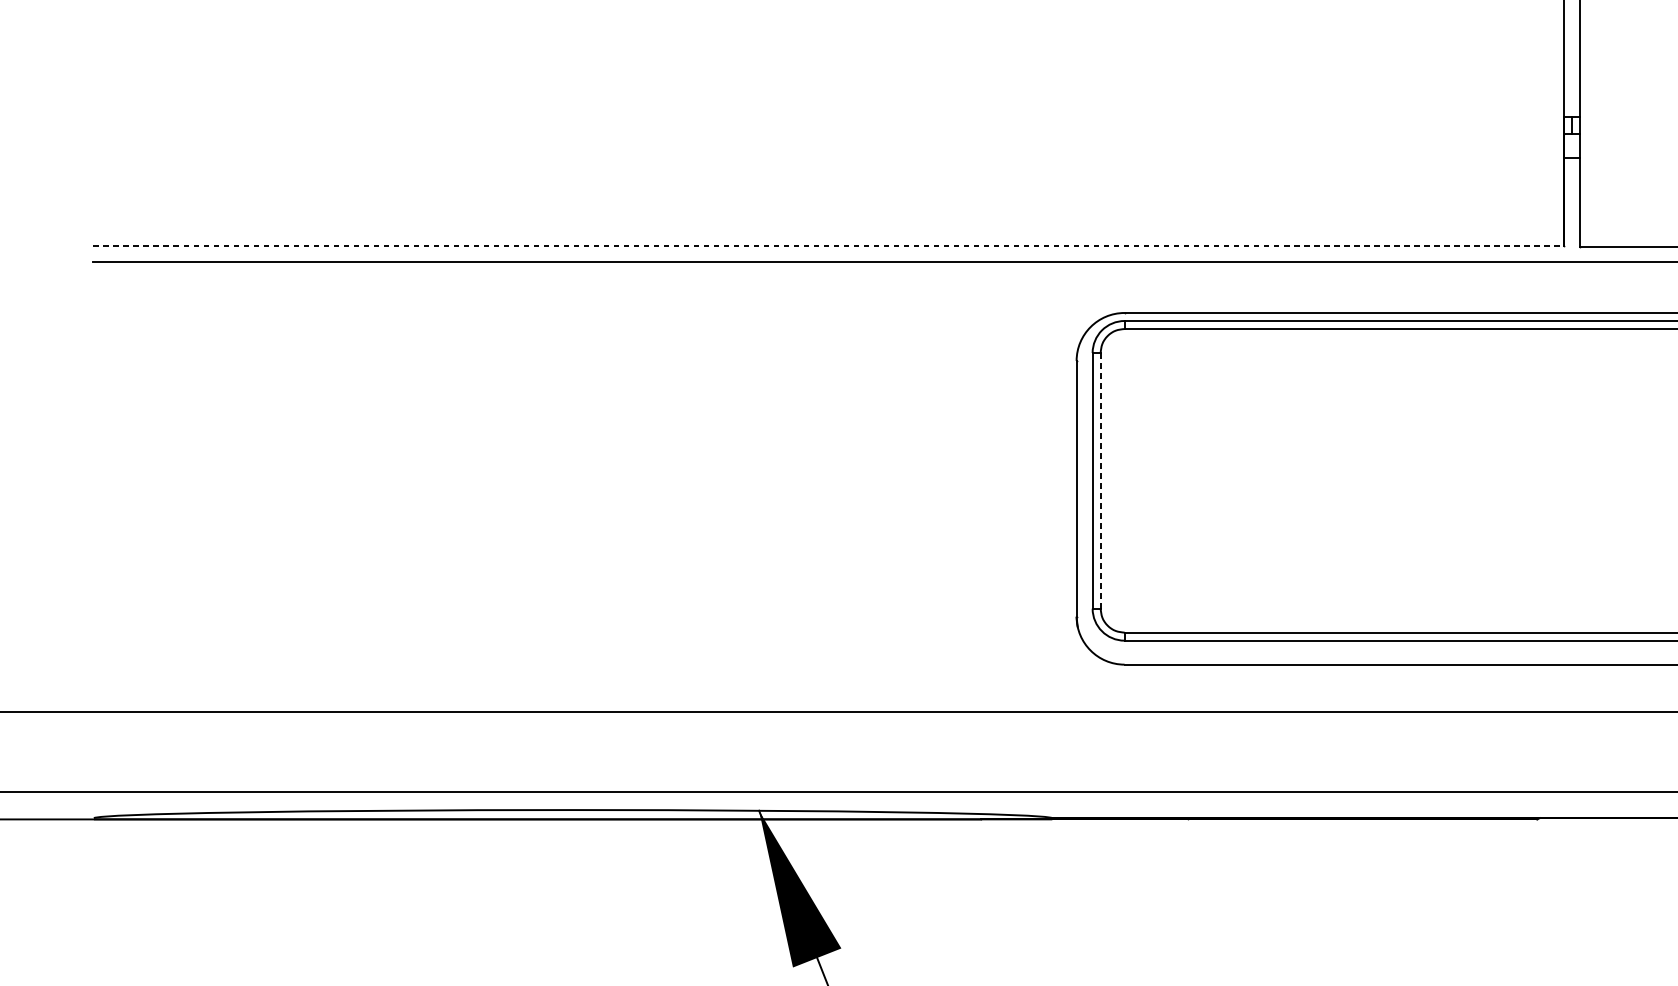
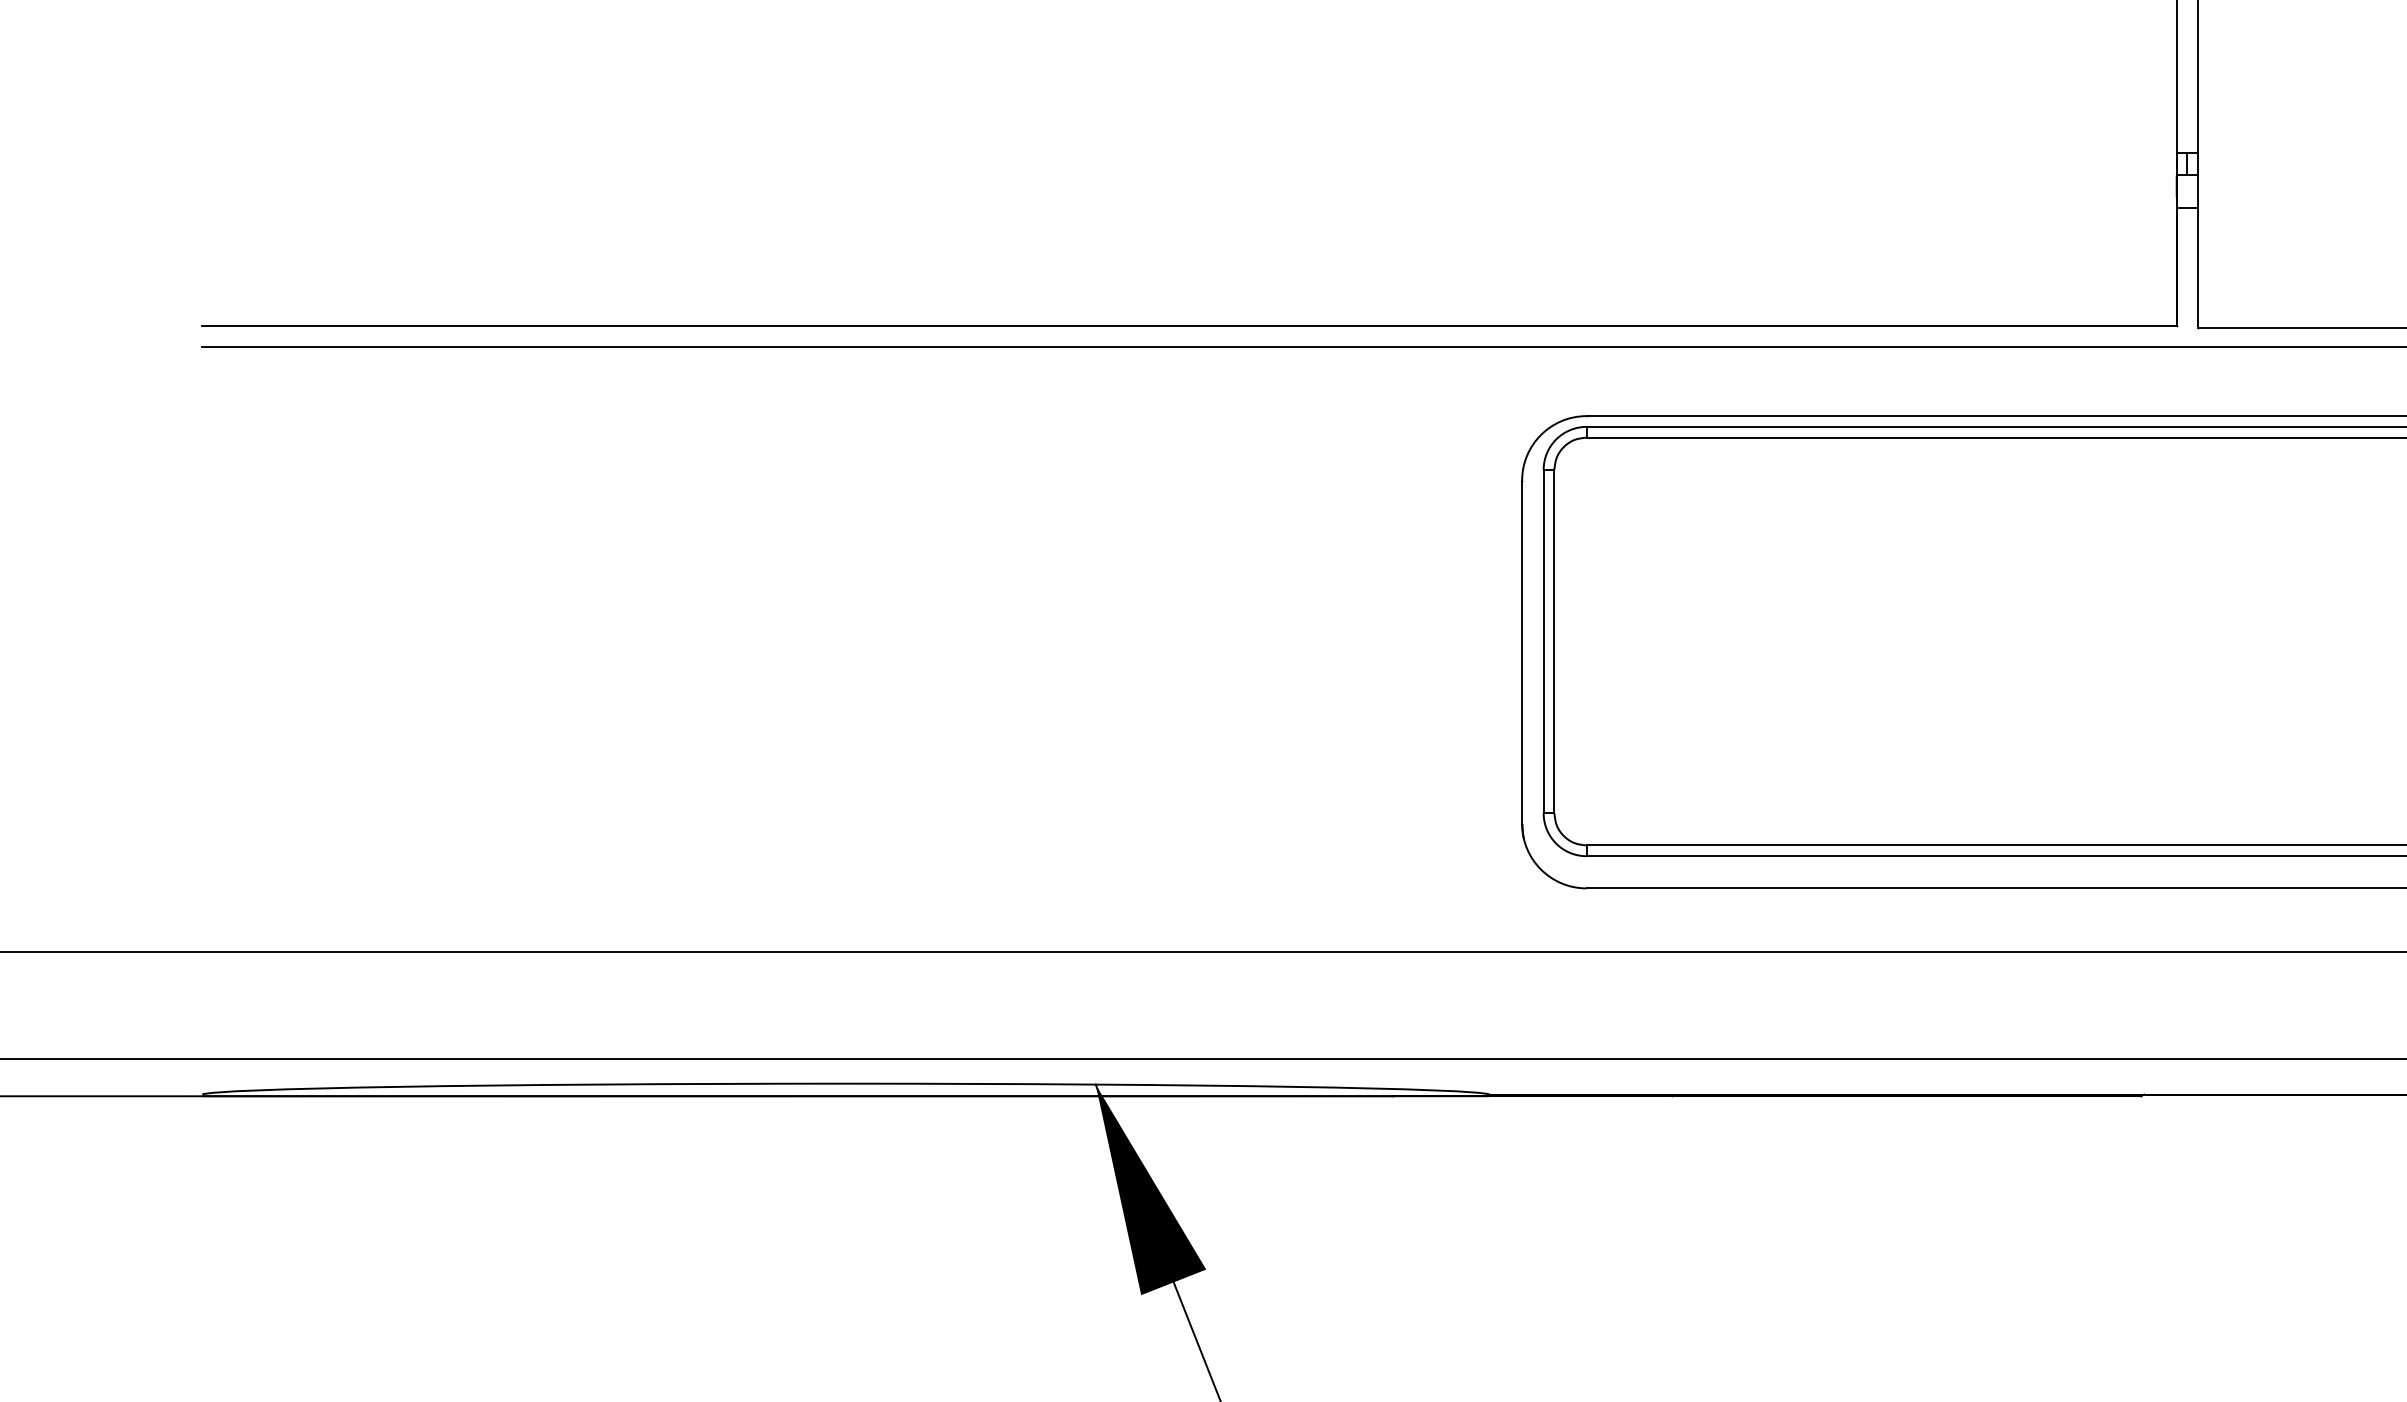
line: (828, 245) -> (1189, 325), dashed -> solid
line: (1100, 480) -> (1554, 641), dashed -> solid

